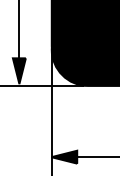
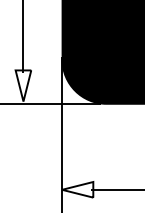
fill: (19, 70) -> (23, 85), removed
fill: (64, 156) -> (77, 189), removed

